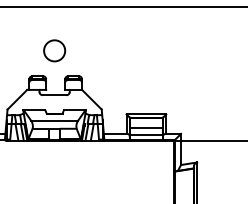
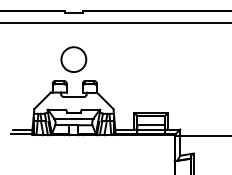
circle: (54, 50) -> (73, 59), size x1.4

